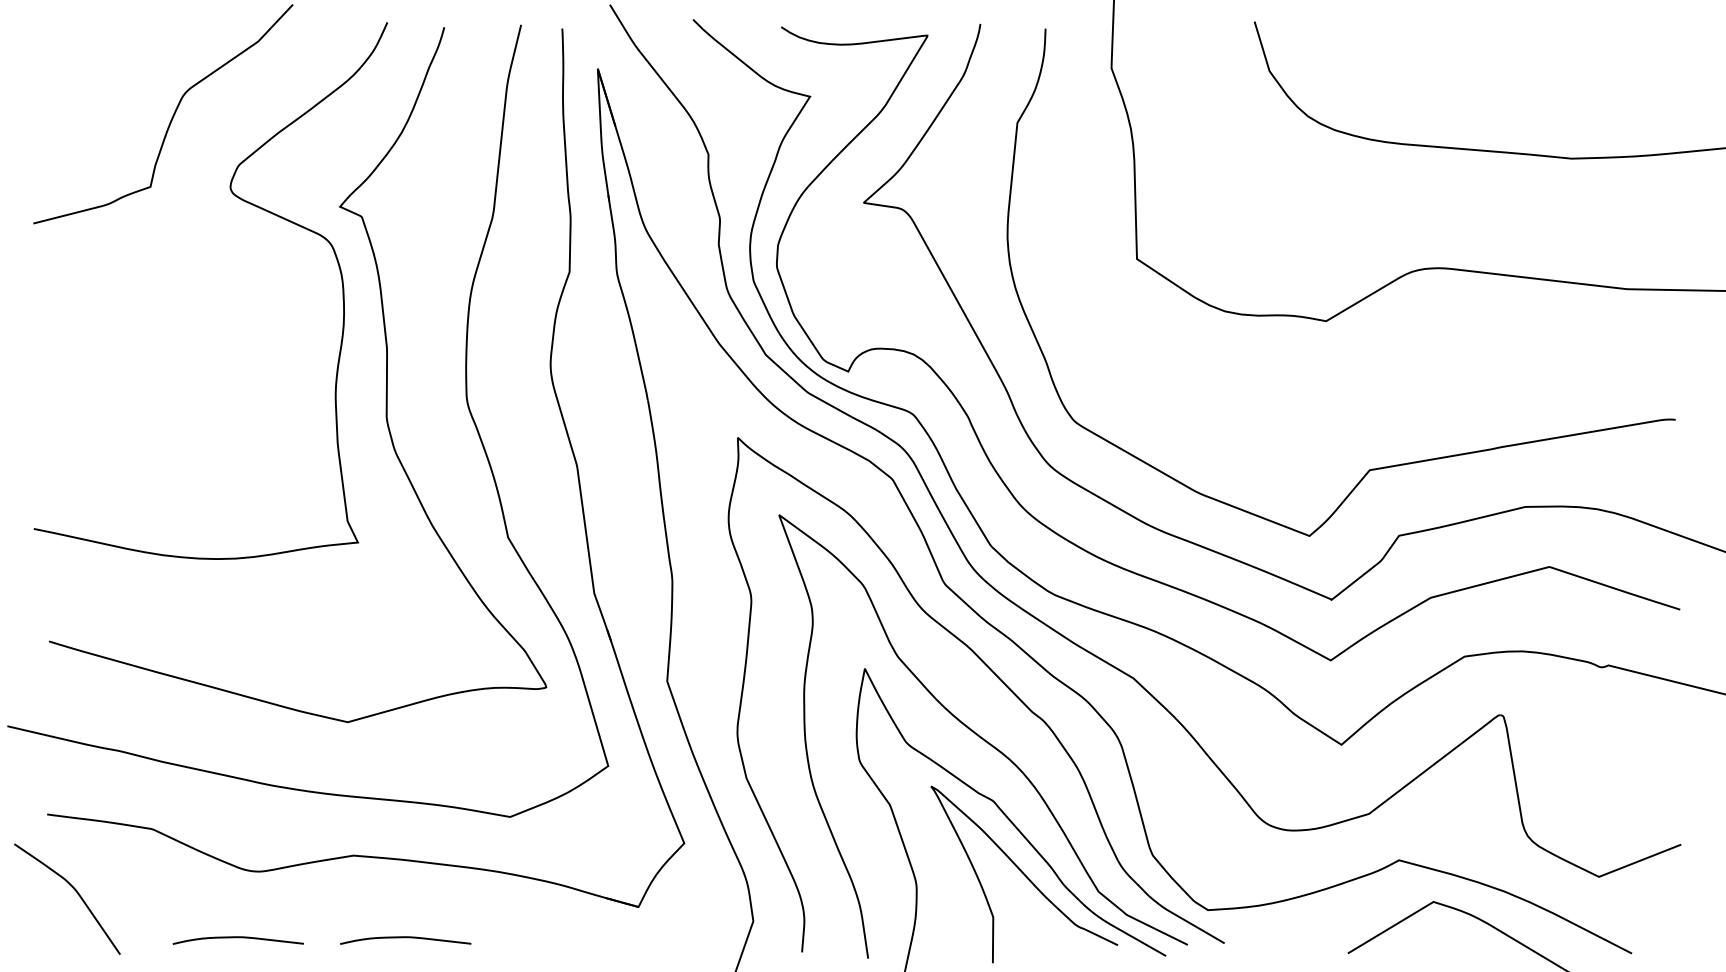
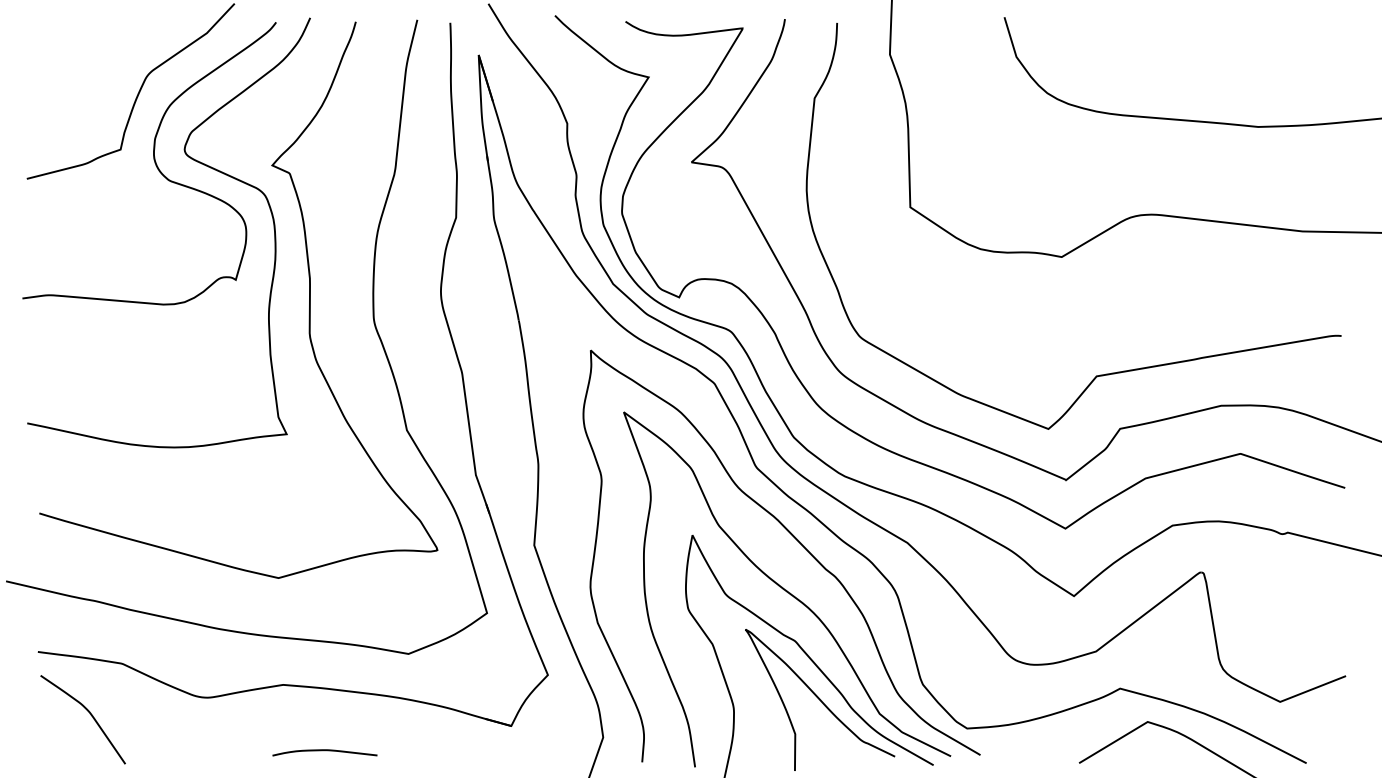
curve: (191, 200) -> (153, 160), added
curve: (76, 893) -> (90, 715), moved
curve: (237, 938) -> (190, 751), removed

